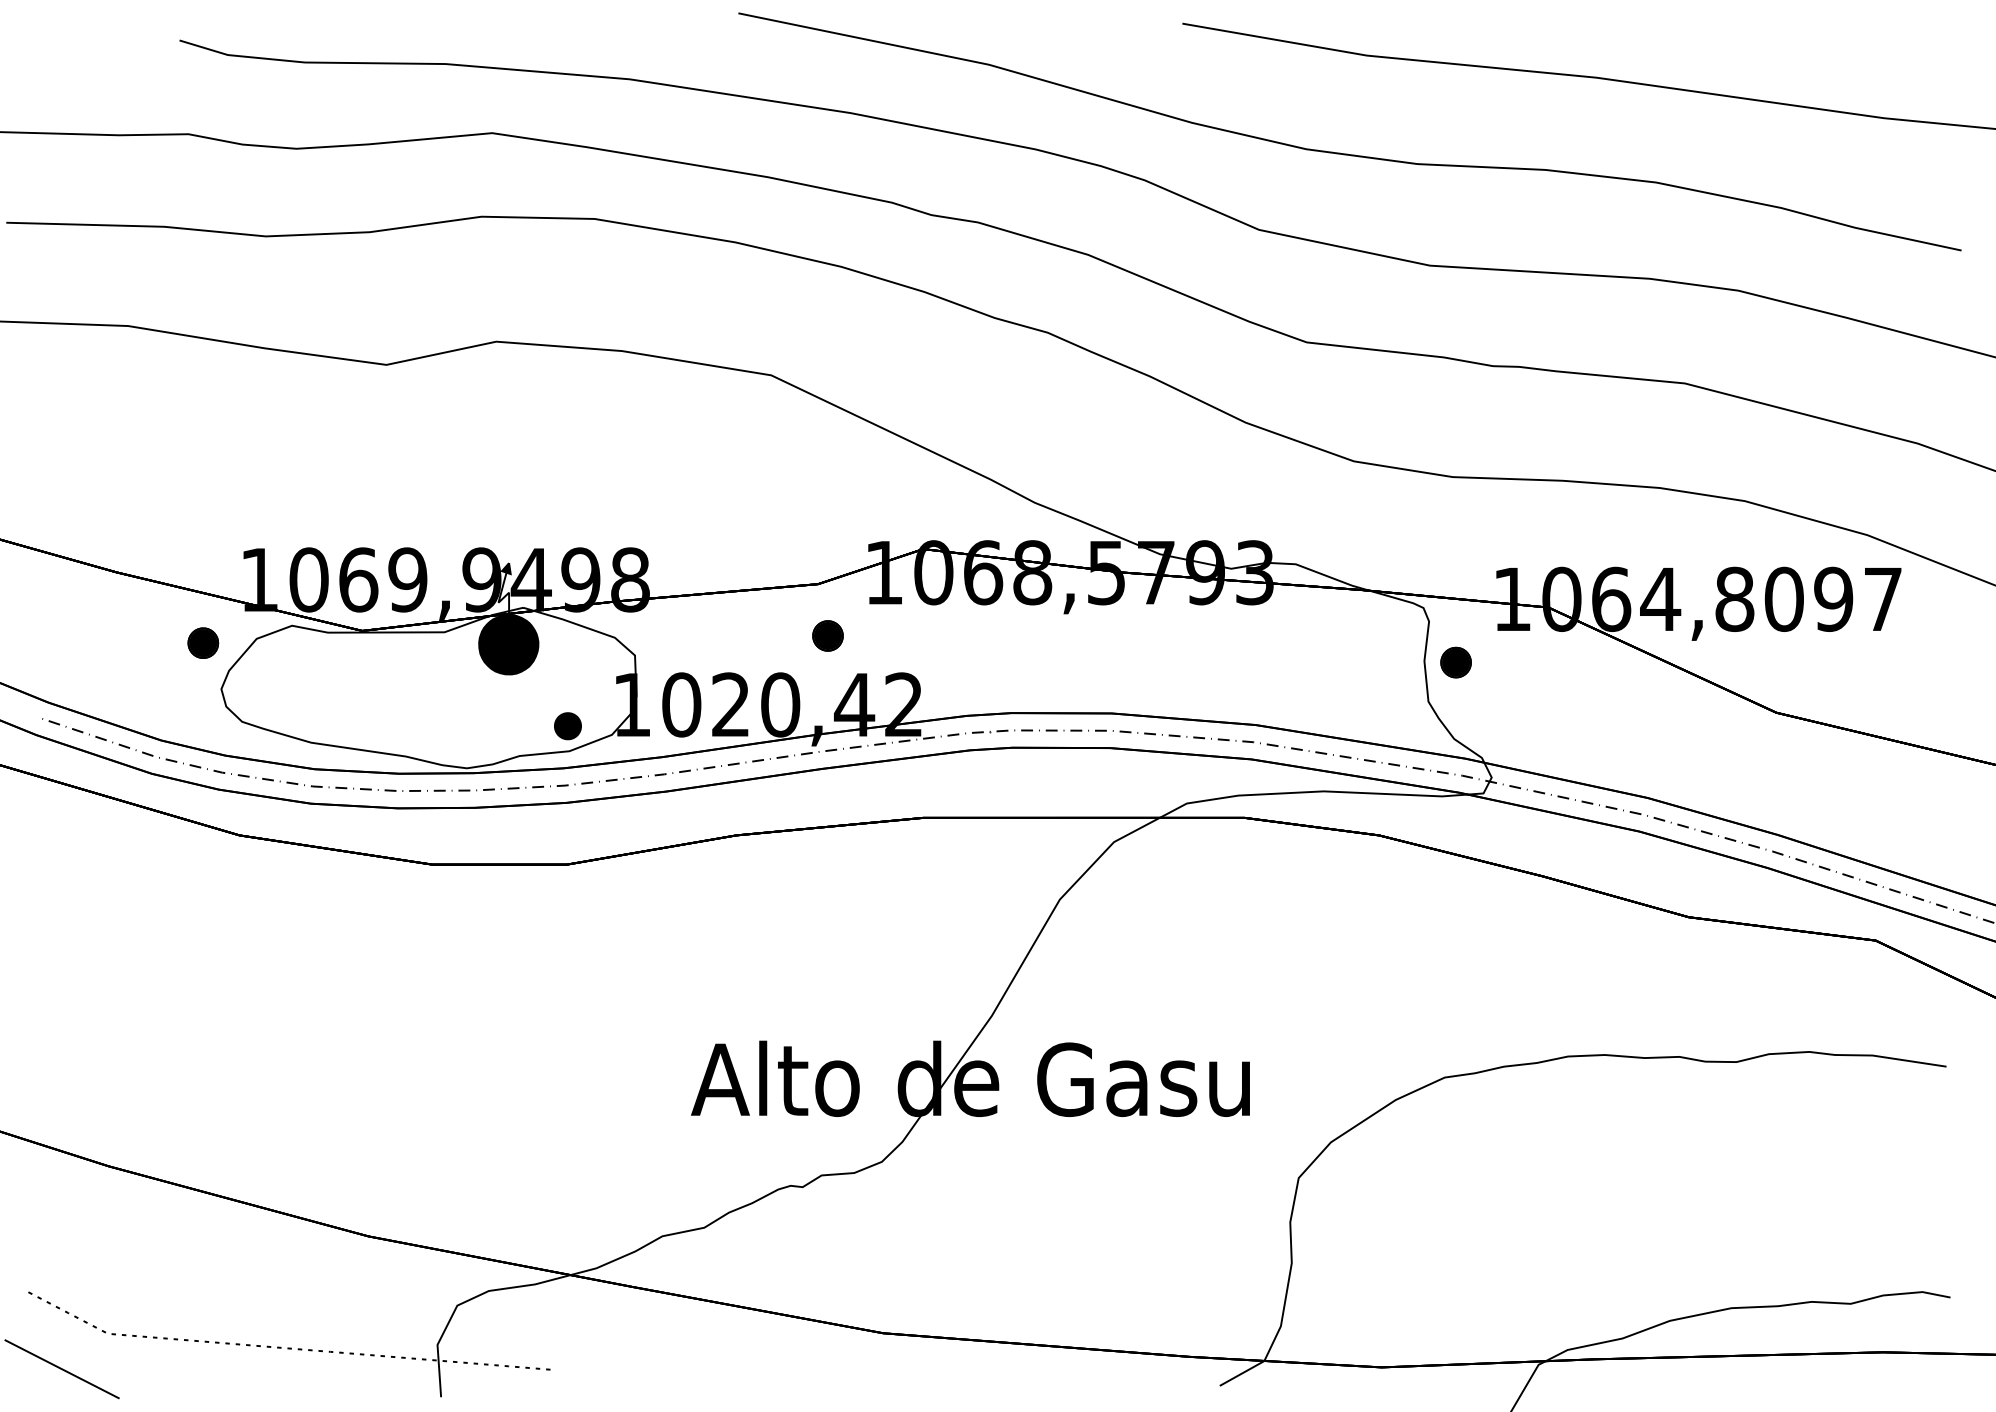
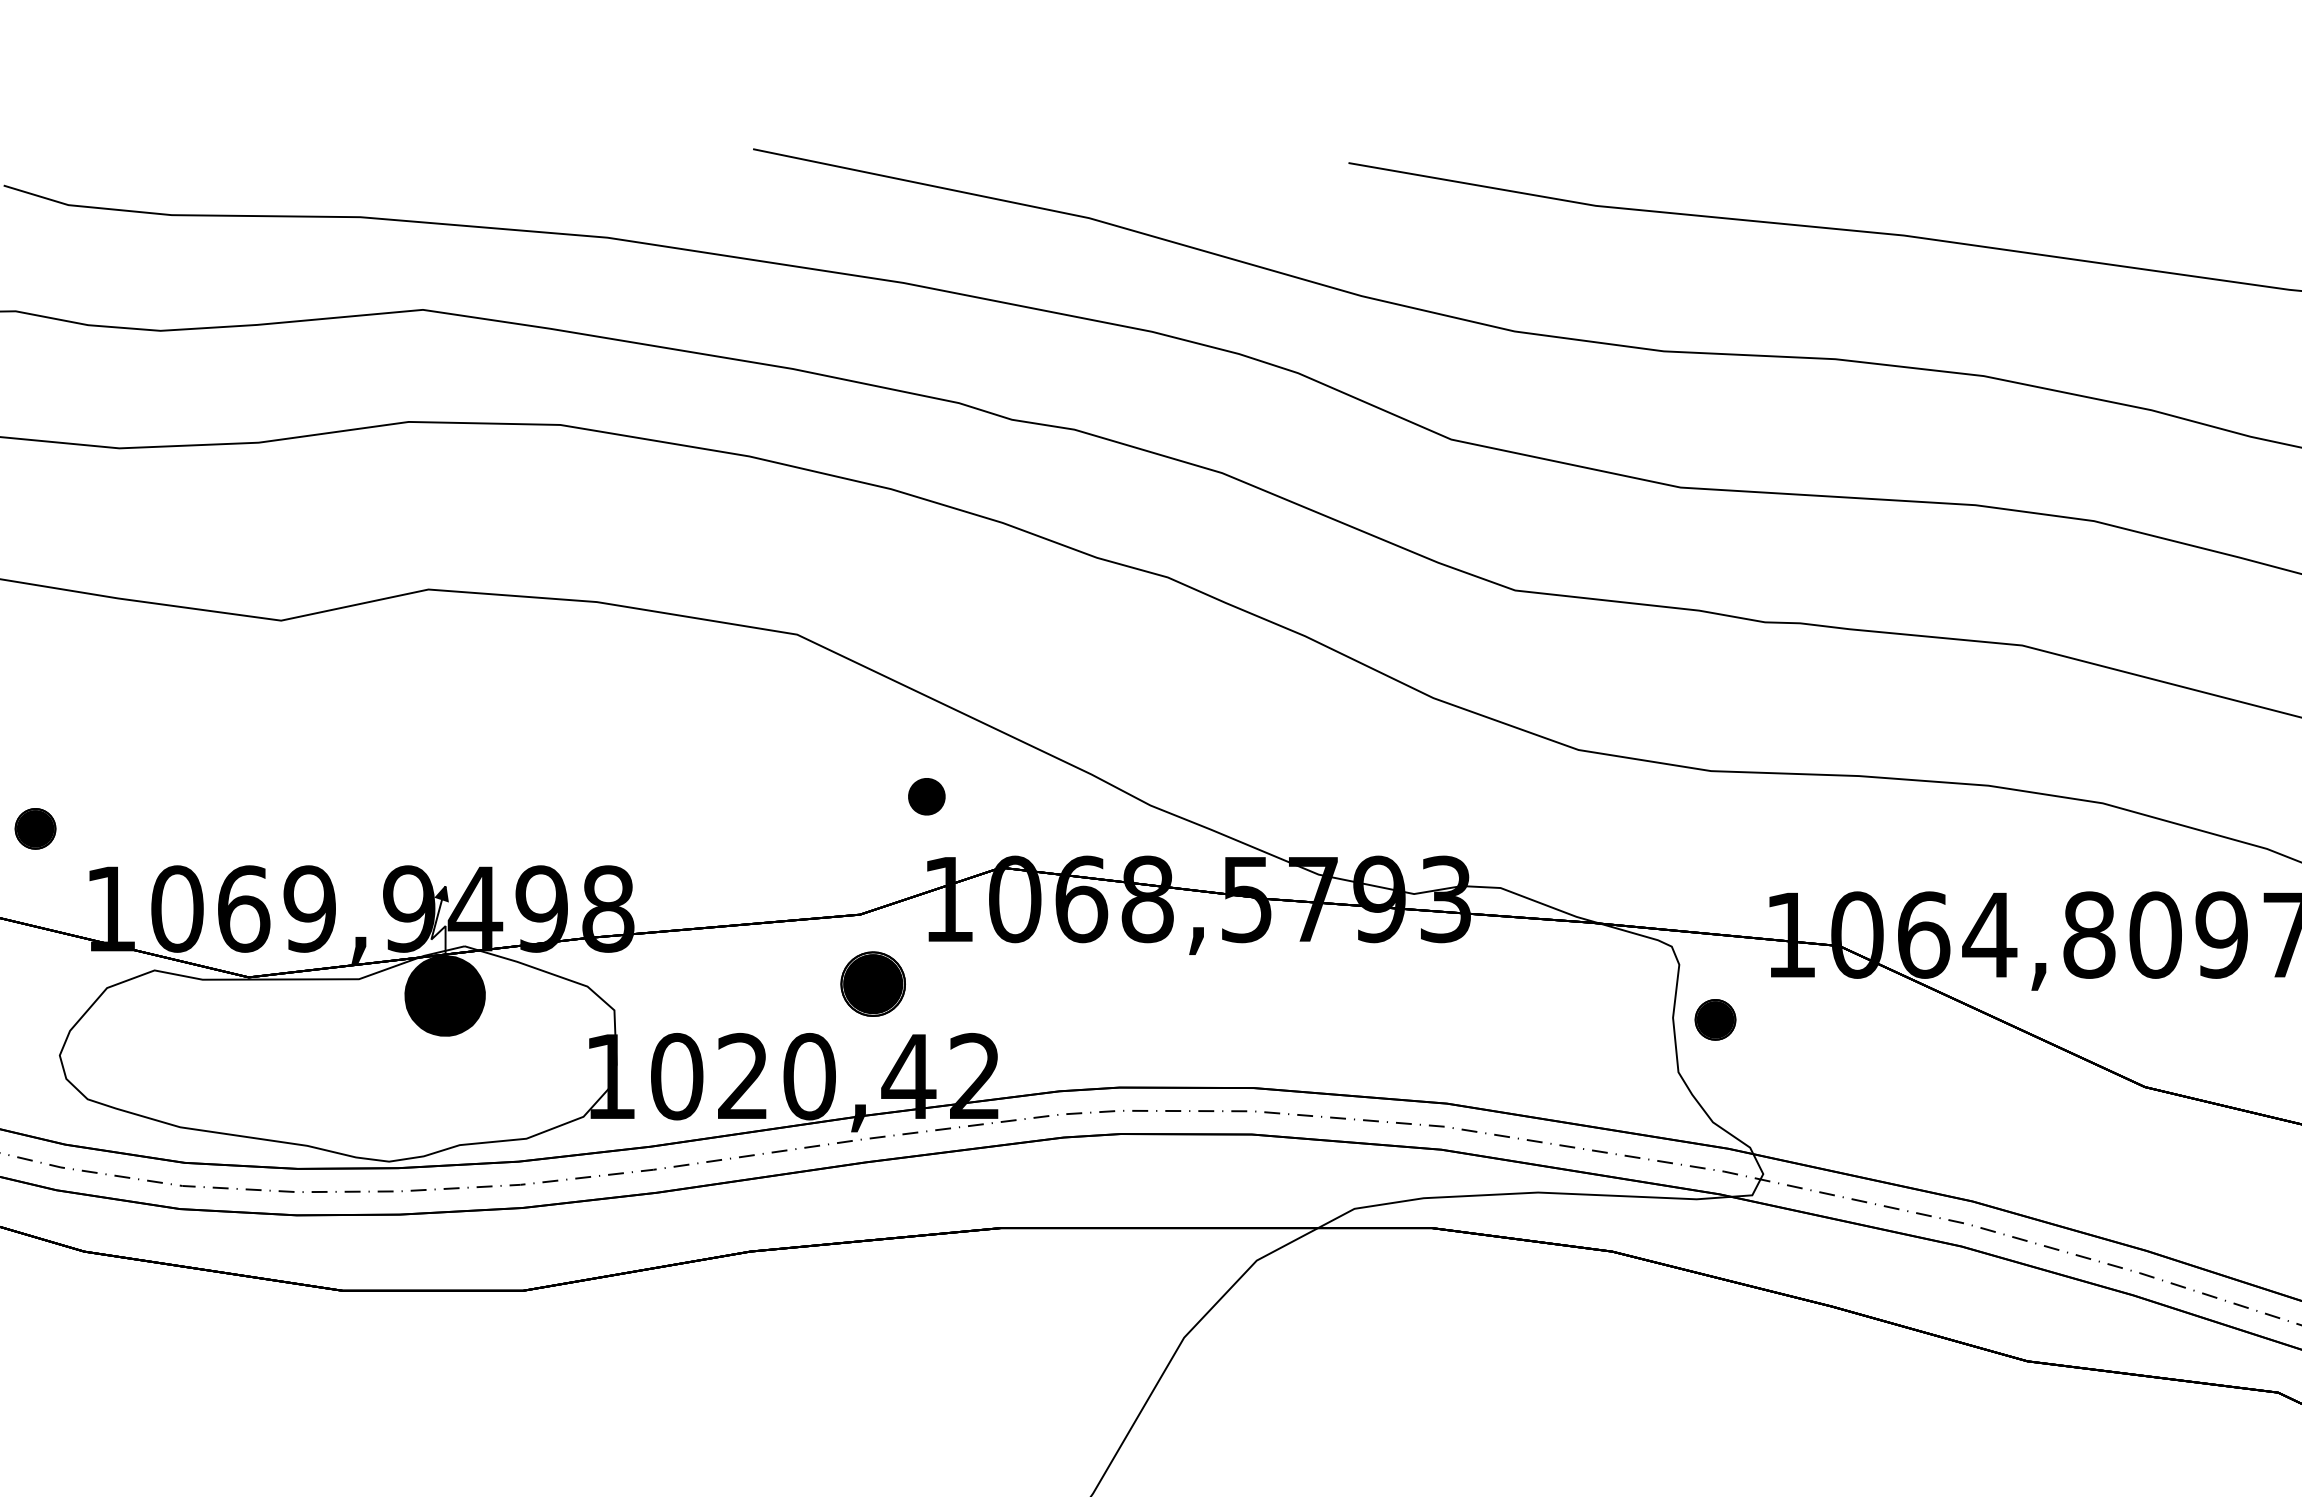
part: (827, 635) -> (872, 983), size x1.6
part: (203, 642) -> (35, 827), moved
part: (567, 726) -> (926, 797), moved

